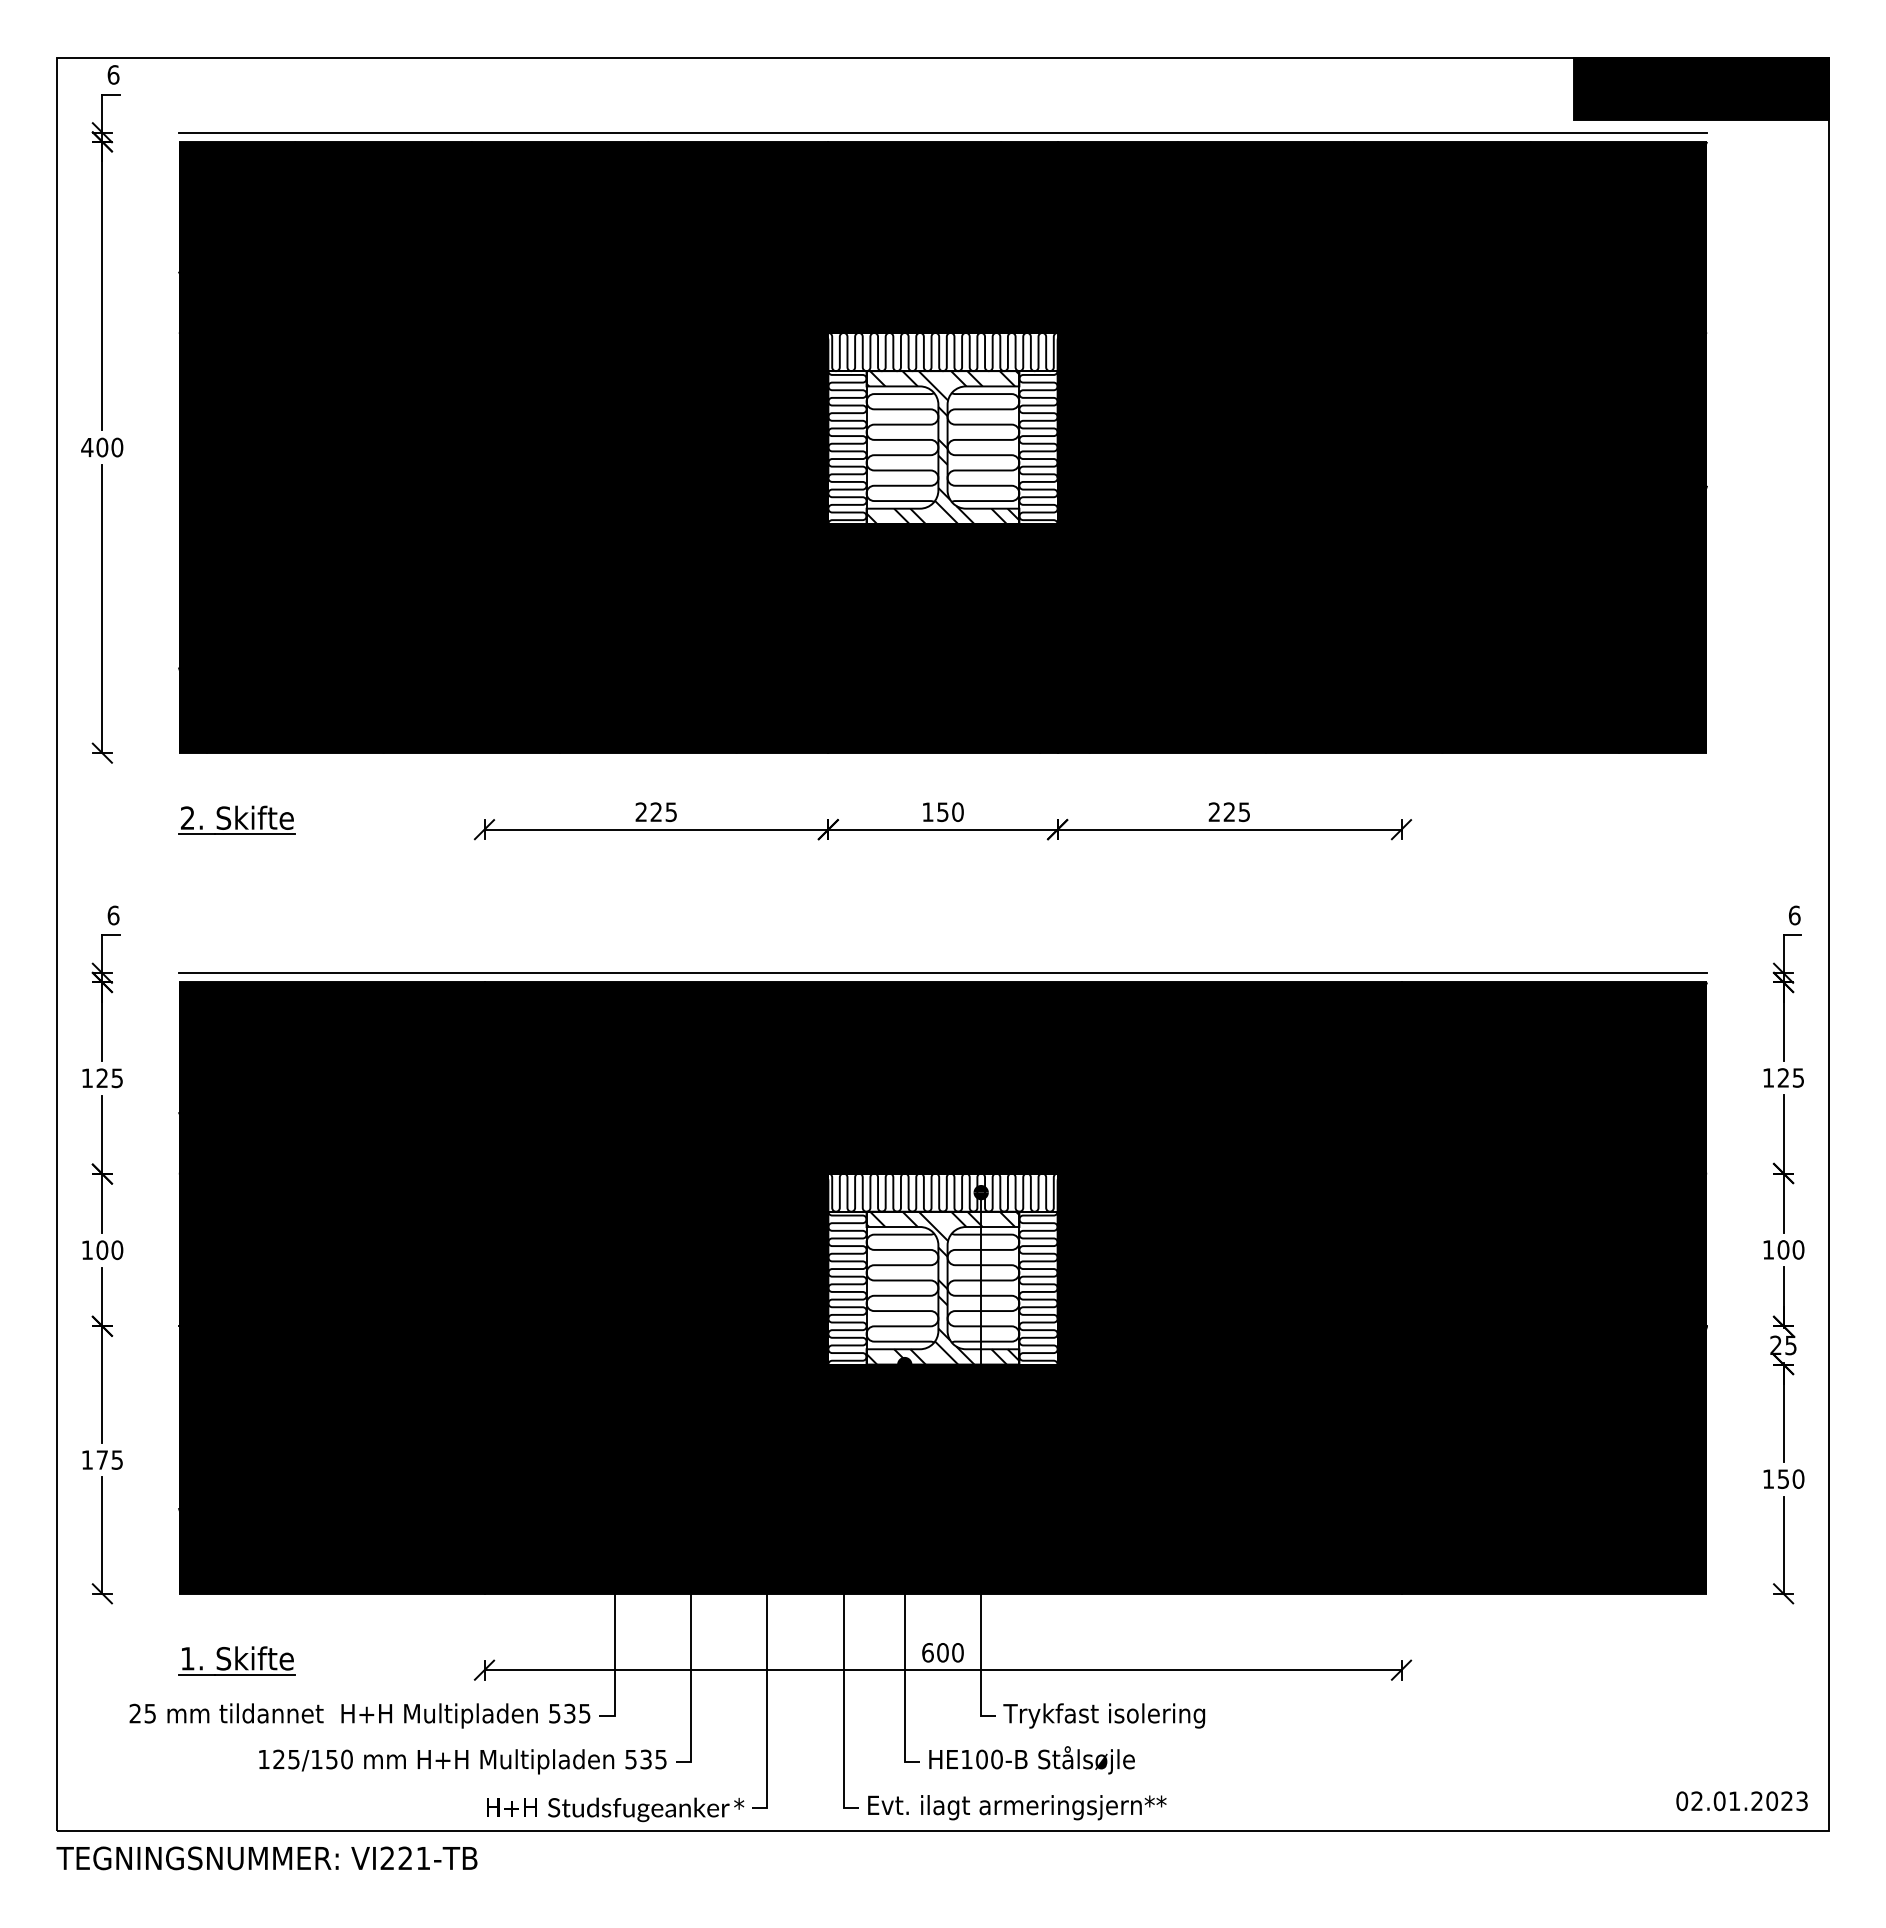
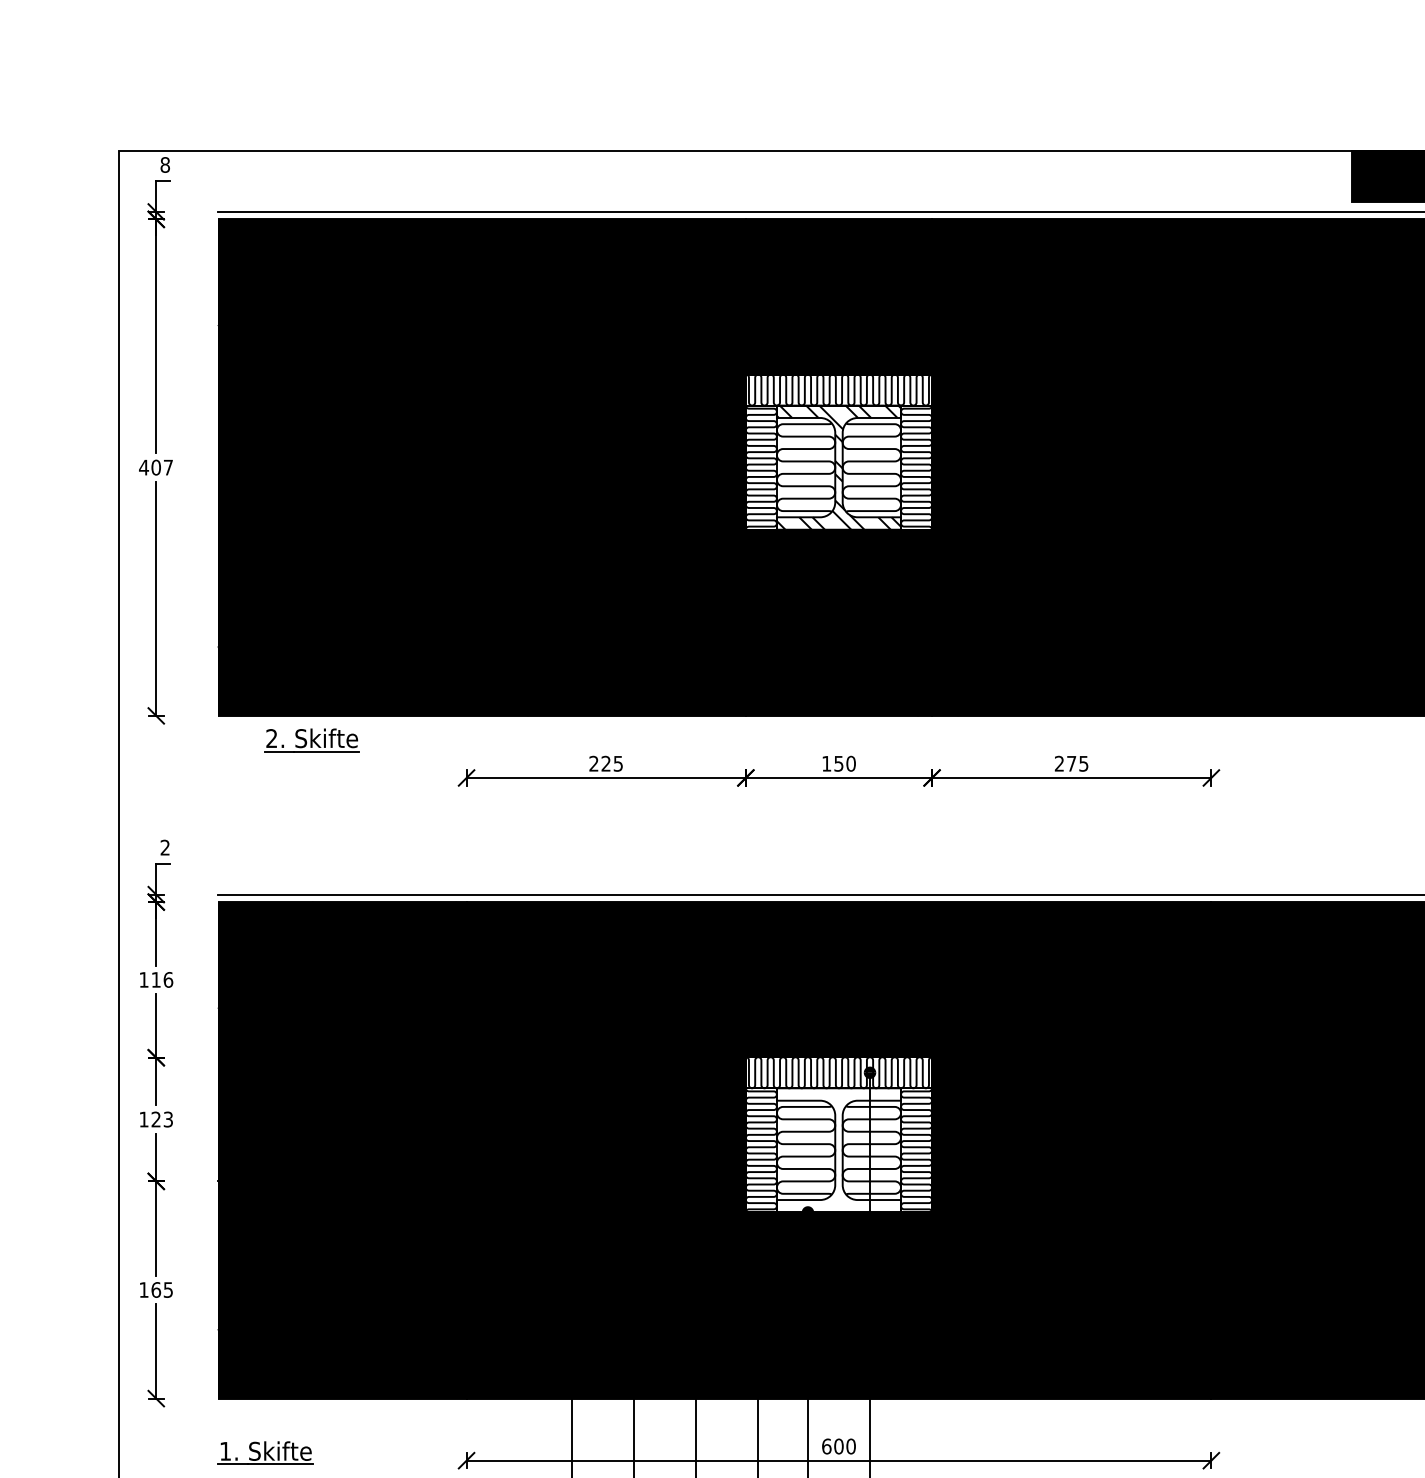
text: (113, 74) -> (165, 164), 6 -> 8
text: (117, 447) -> (168, 467), 400 -> 407
text: (1228, 811) -> (1070, 763), 225 -> 275
part: (236, 819) -> (311, 739), moved
text: (113, 915) -> (165, 847), 6 -> 2
text: (109, 1078) -> (162, 980), 125 -> 116
text: (109, 1250) -> (162, 1119), 100 -> 123
hatch: (942, 1287) -> (838, 1149), removed
text: (102, 1459) -> (156, 1289), 175 -> 165

